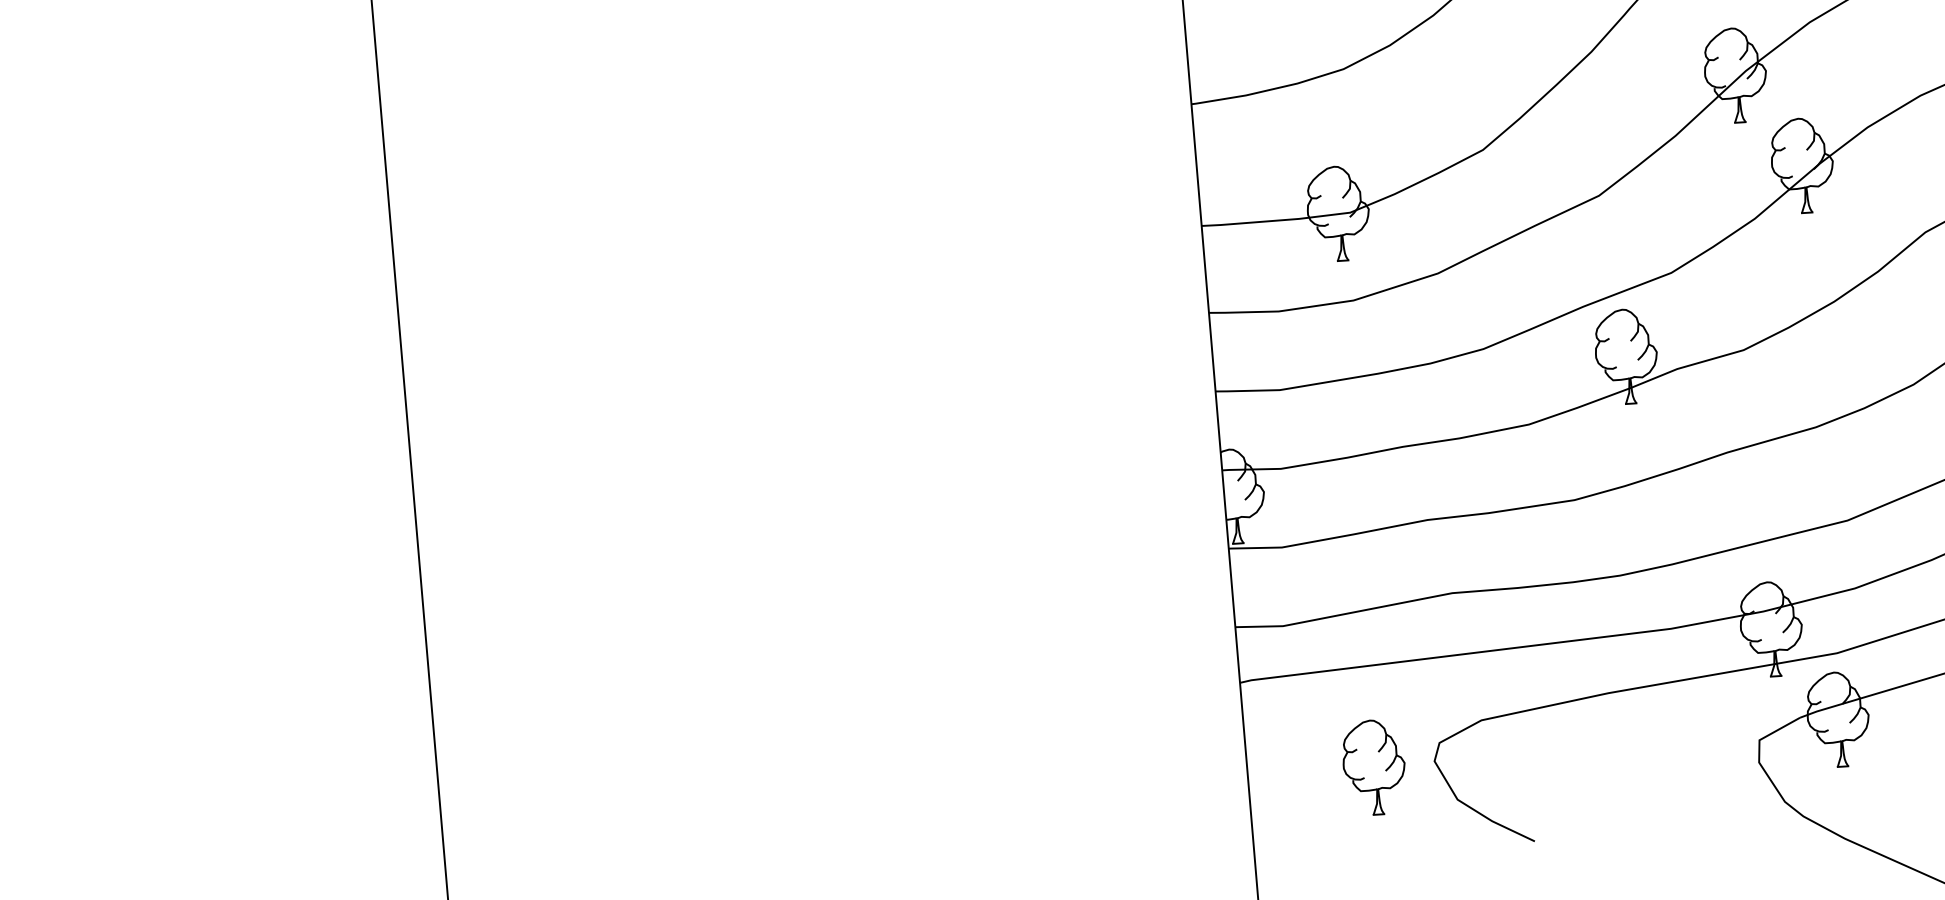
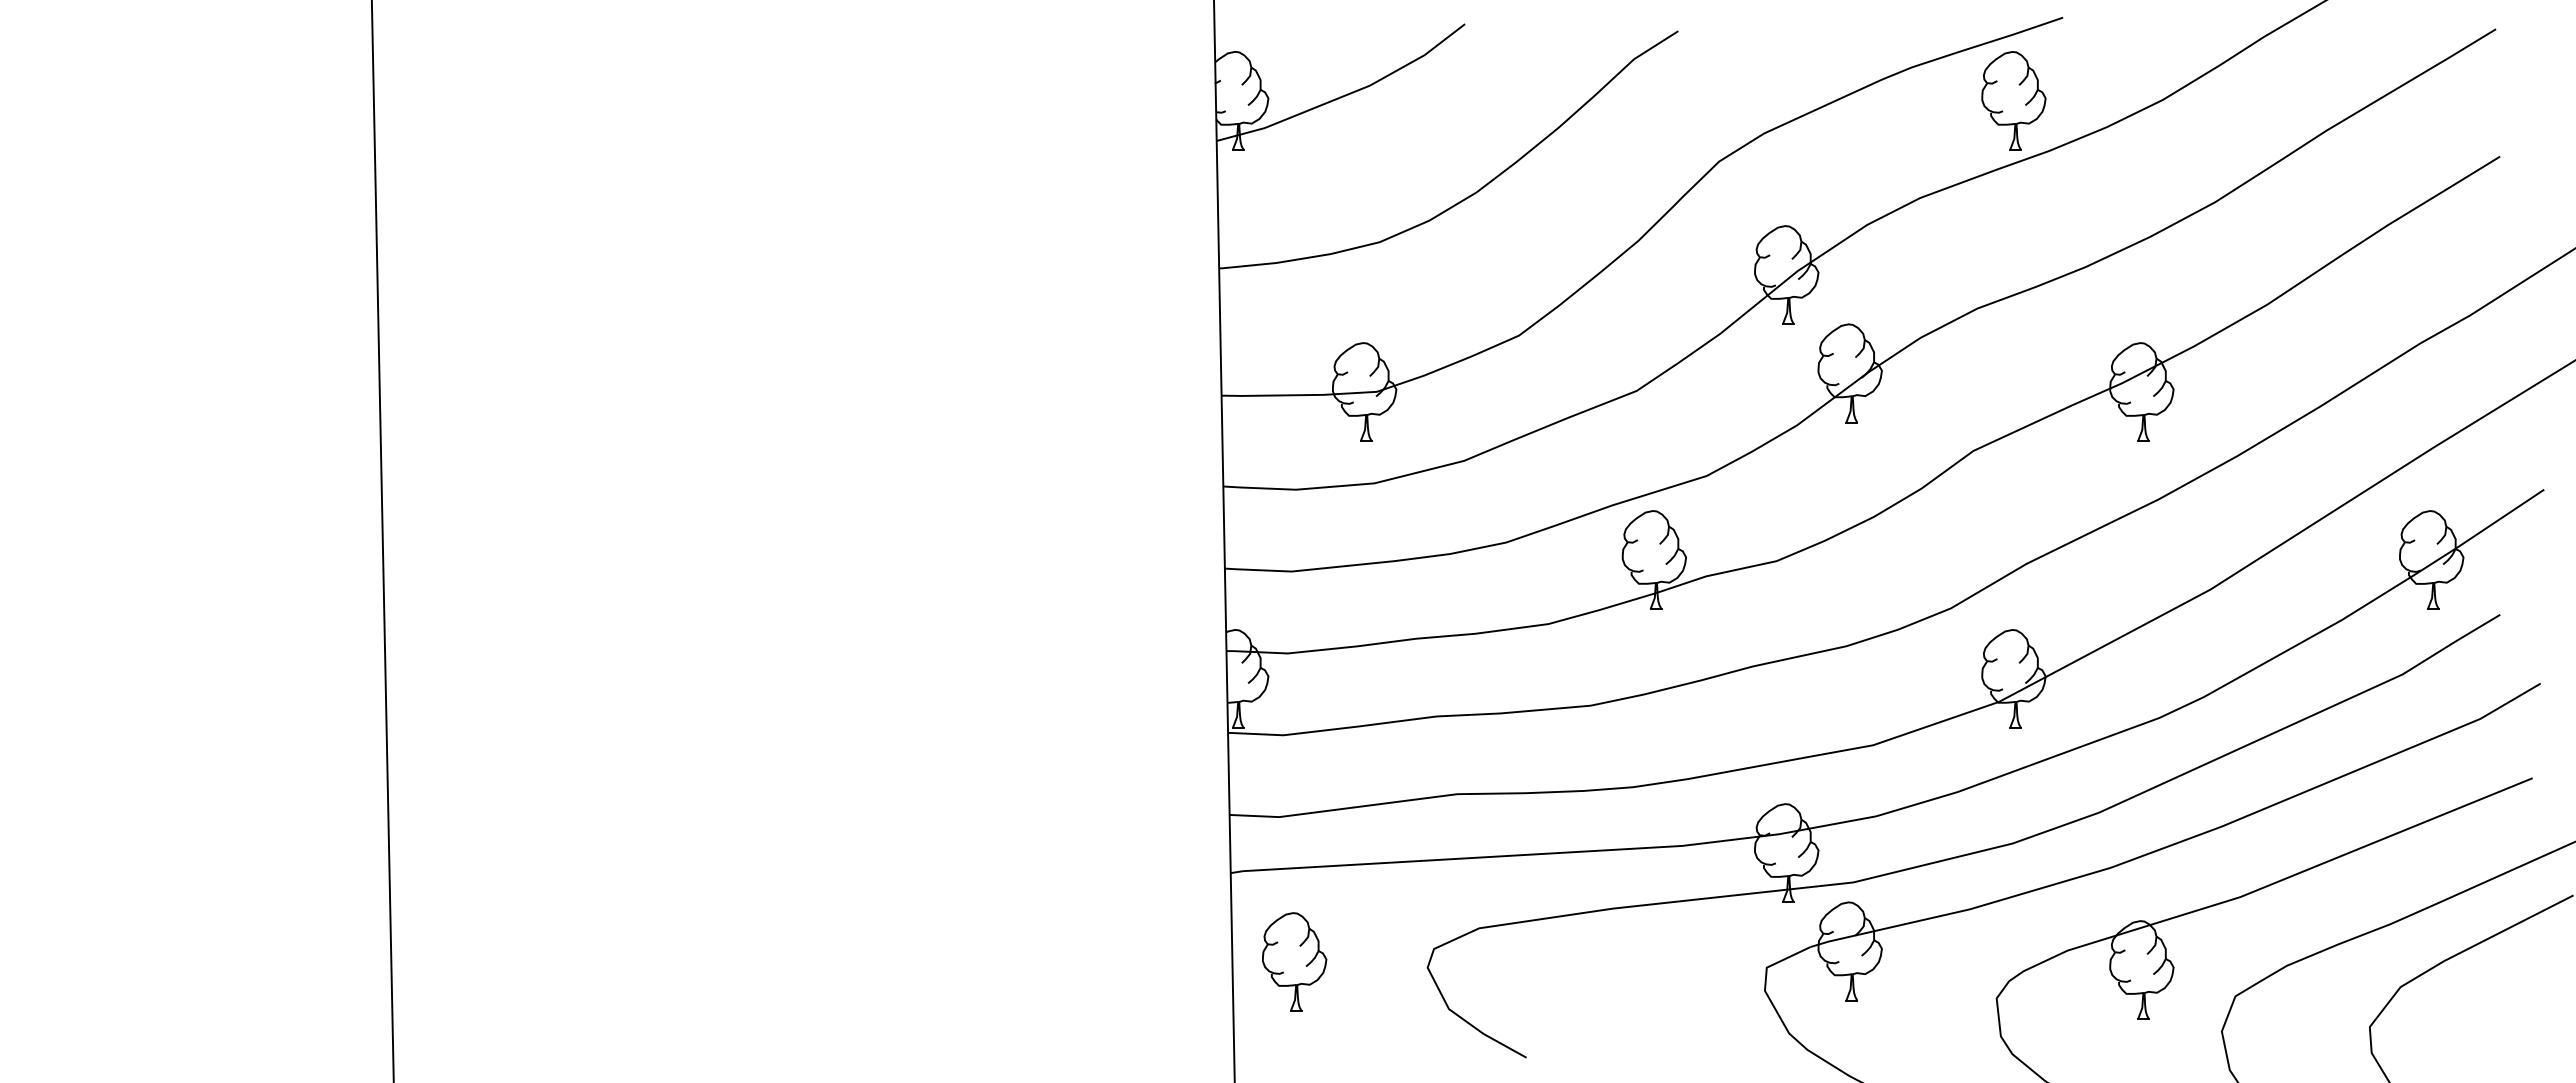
part: (1374, 766) -> (1294, 961), moved

